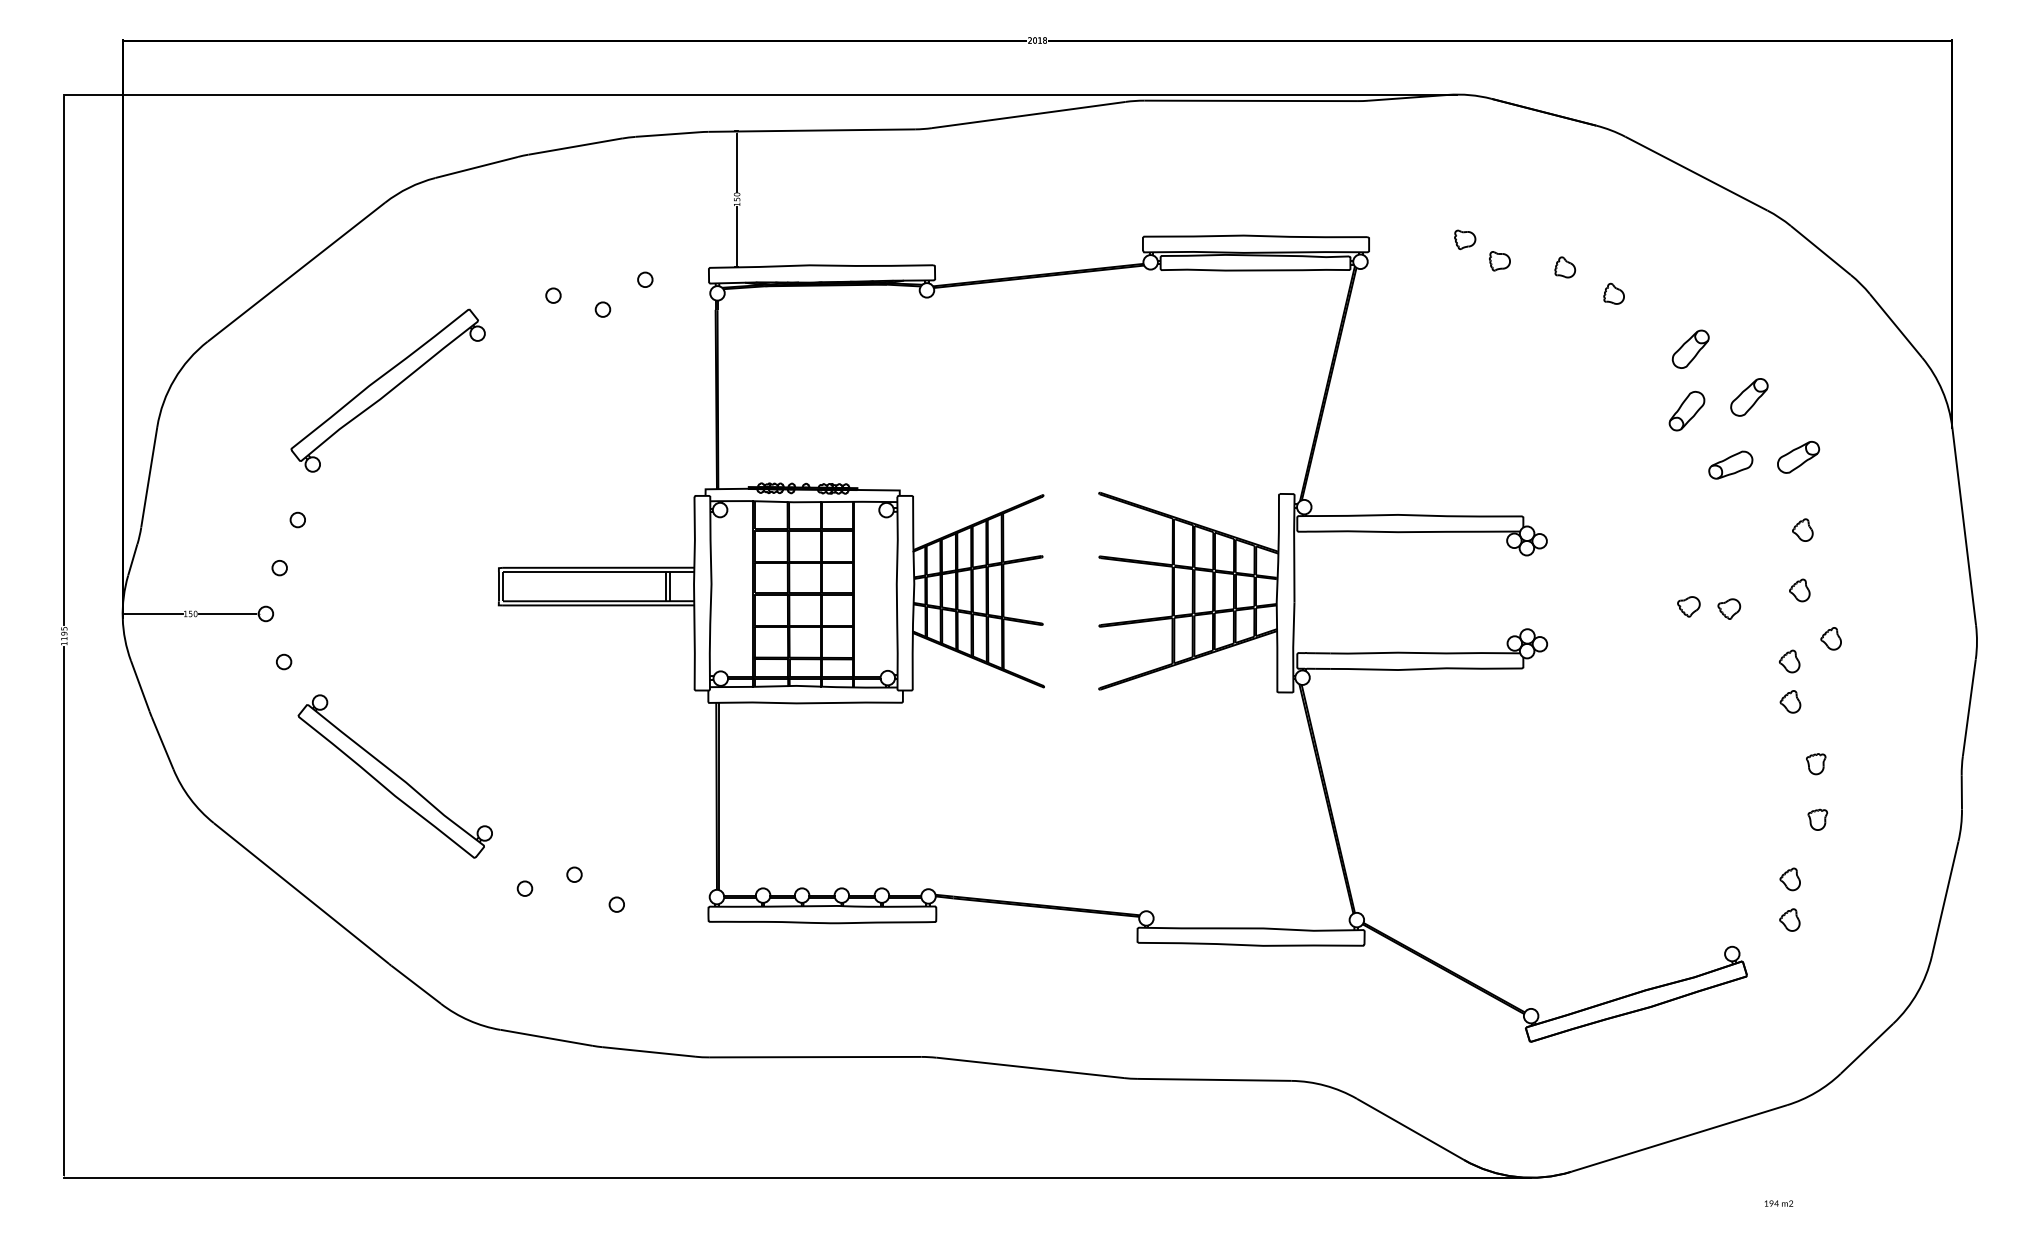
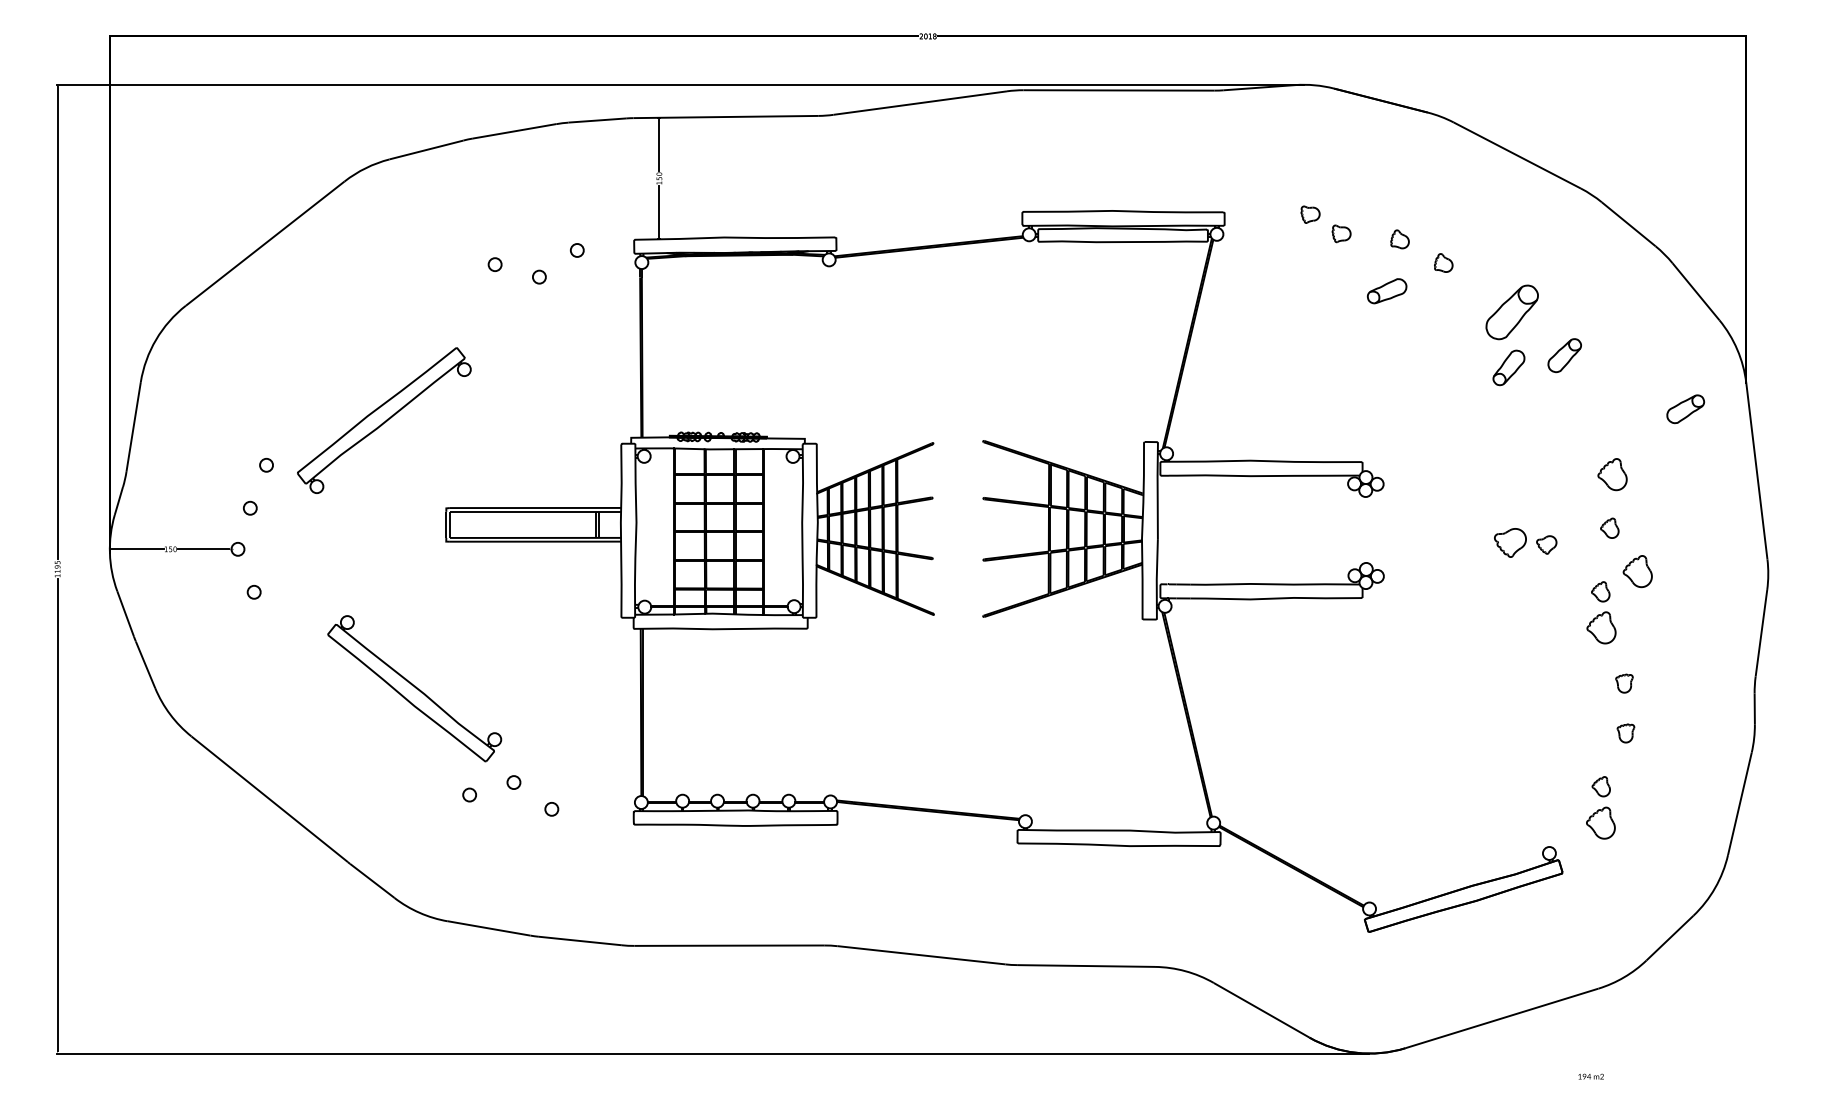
part: (1690, 349) -> (1512, 312), size x1.6
part: (388, 390) -> (384, 420), moved
part: (1798, 457) -> (1685, 409), moved
part: (1730, 465) -> (1386, 291), moved
part: (1802, 529) -> (1612, 473), size x1.6
part: (1688, 606) -> (1510, 542), size x1.6
part: (1830, 638) -> (1637, 571), size x1.6
part: (1790, 701) -> (1601, 627), size x1.6
part: (395, 776) -> (414, 688), moved
part: (1789, 919) -> (1600, 822), size x1.6

